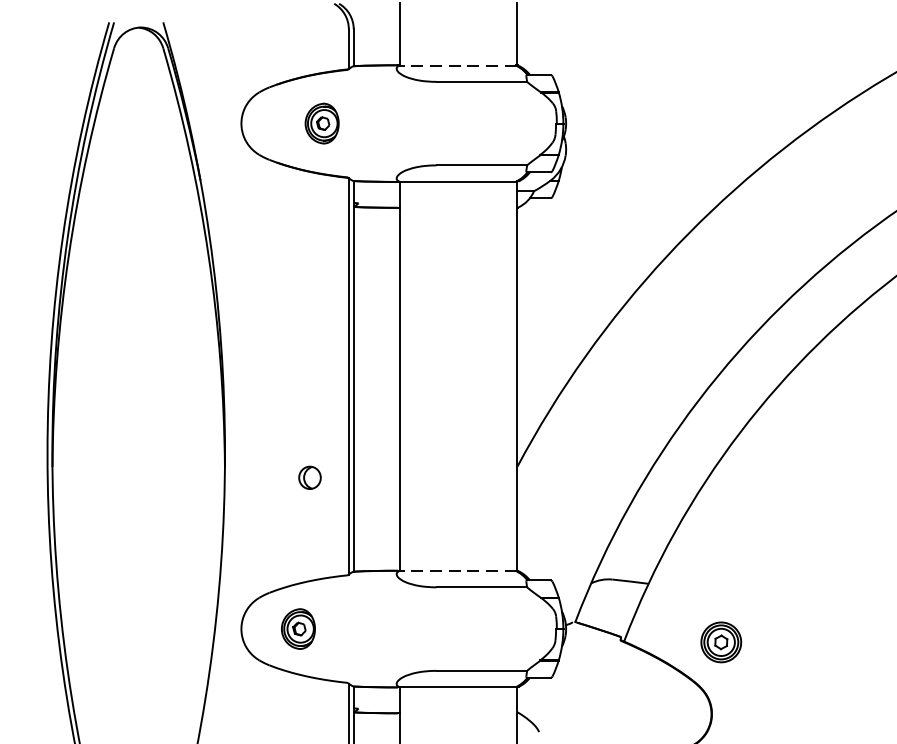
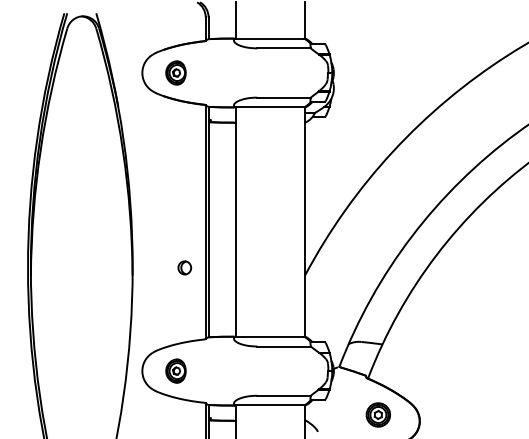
line: (458, 65) -> (270, 38), dashed -> solid
part: (321, 122) -> (175, 72), moved
part: (309, 477) -> (184, 267), moved
line: (458, 572) -> (270, 337), dashed -> solid
part: (719, 641) -> (377, 414), moved

